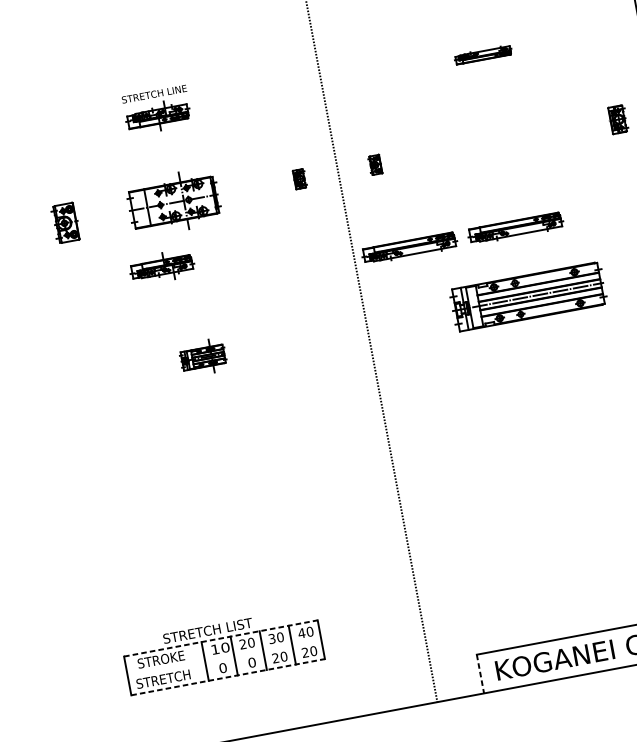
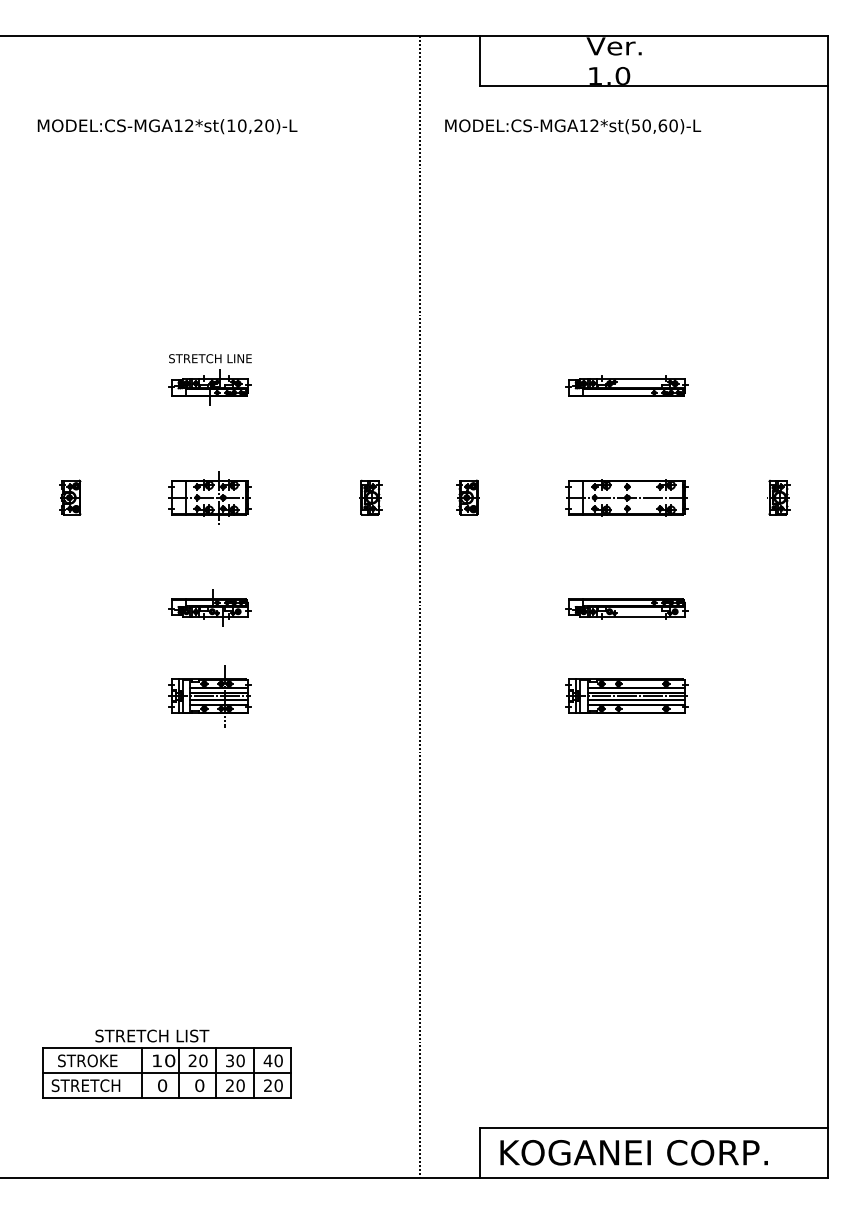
part: (482, 54) -> (626, 385), size x1.67
part: (499, 141) -> (626, 497), added
part: (375, 164) -> (467, 497), size x1.43
part: (299, 179) -> (370, 497), size x1.43
part: (173, 202) -> (209, 497), size x0.71
part: (65, 222) -> (70, 497), size x0.71
part: (409, 248) -> (490, 608), removed
part: (161, 267) -> (209, 607), moved
part: (527, 296) -> (626, 695), size x0.62
part: (202, 357) -> (209, 696), size x1.43
line: (221, 638) -> (167, 1048), dashed -> solid
line: (224, 658) -> (166, 1073), added
line: (480, 673) -> (480, 1152), dashed -> solid
line: (228, 677) -> (167, 1098), dashed -> solid

